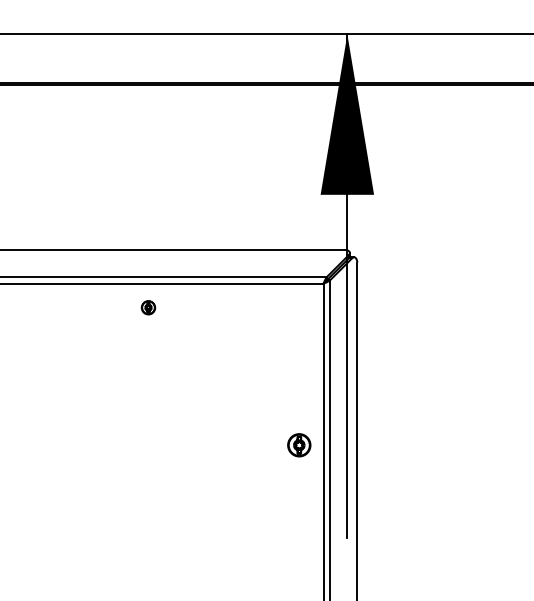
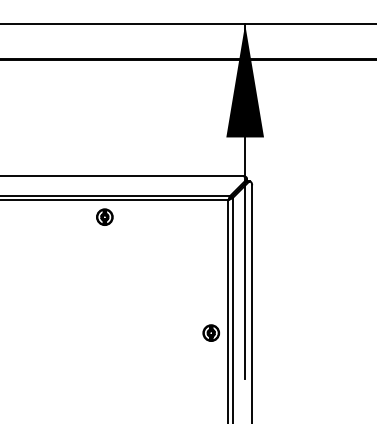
part: (147, 306) -> (104, 216), size x1.67
part: (298, 444) -> (210, 332), moved

